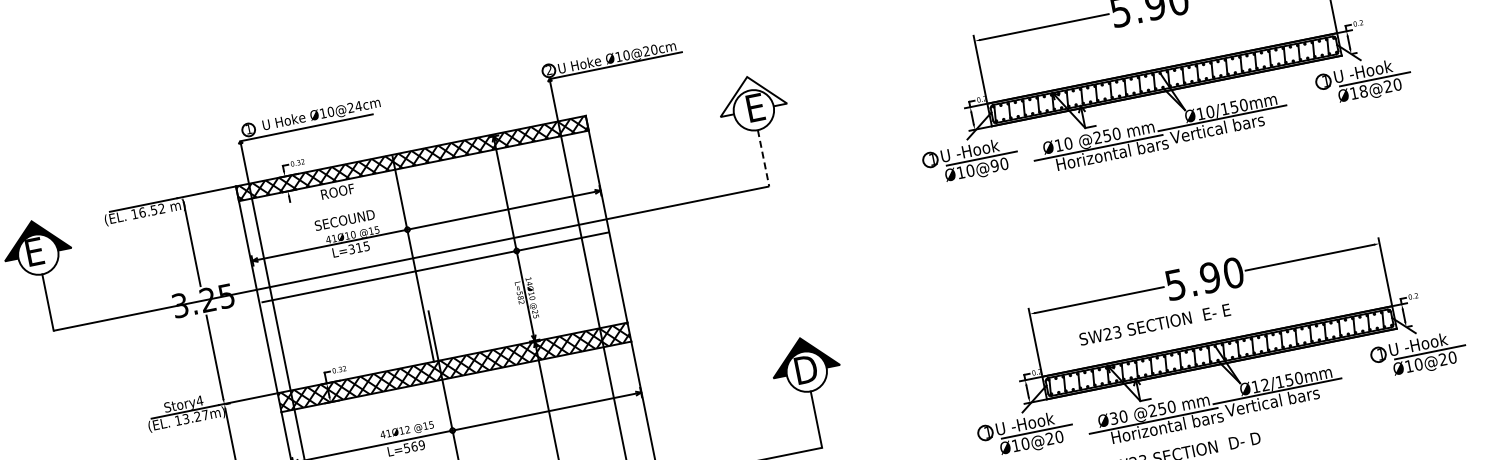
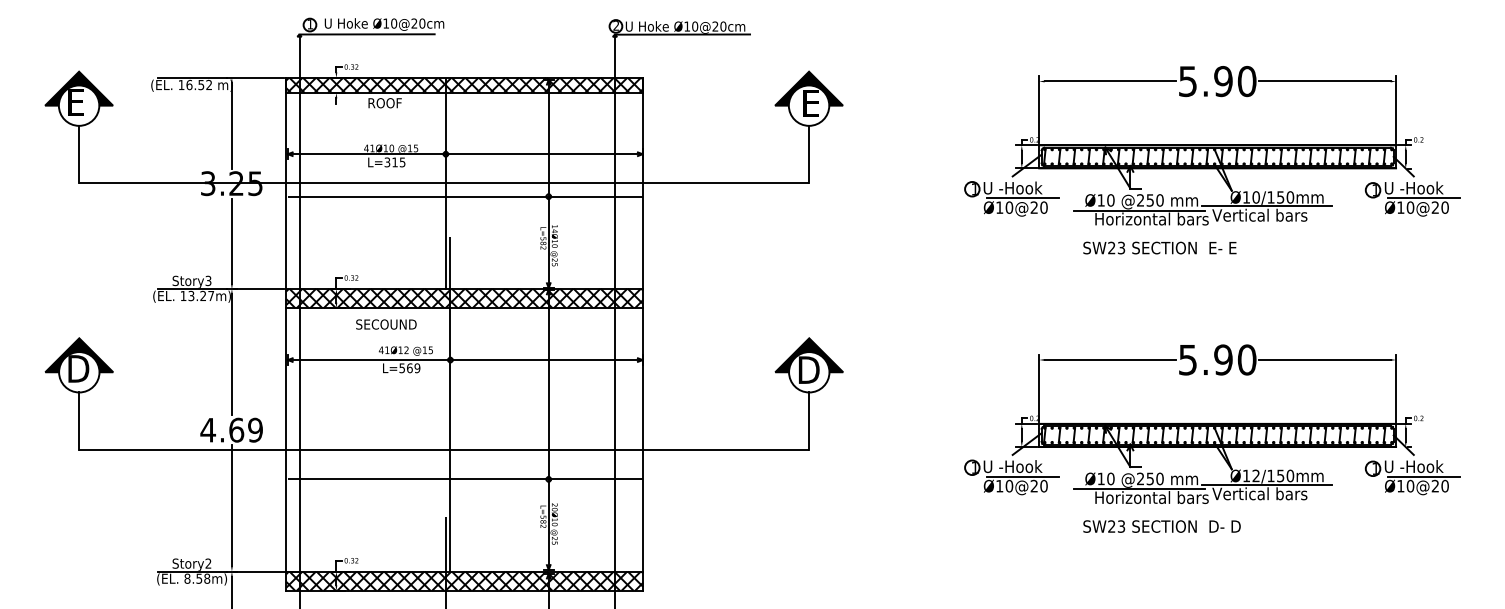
text: (1363, 91) -> (1410, 207), Ø18@20 -> Ø10@20
fill: (750, 93) -> (809, 88), added
text: (358, 106) -> (422, 23), Ø10@24cm -> Ø10@20cm
line: (763, 158) -> (809, 154), dashed -> solid
text: (995, 165) -> (1034, 207), Ø10@90 -> Ø10@20
text: (344, 220) -> (386, 324), moved
text: (1154, 324) -> (1159, 247), moved
text: (199, 400) -> (208, 280), Story4 -> Story3
text: (1113, 418) -> (1100, 478), Ø30 -> Ø10

